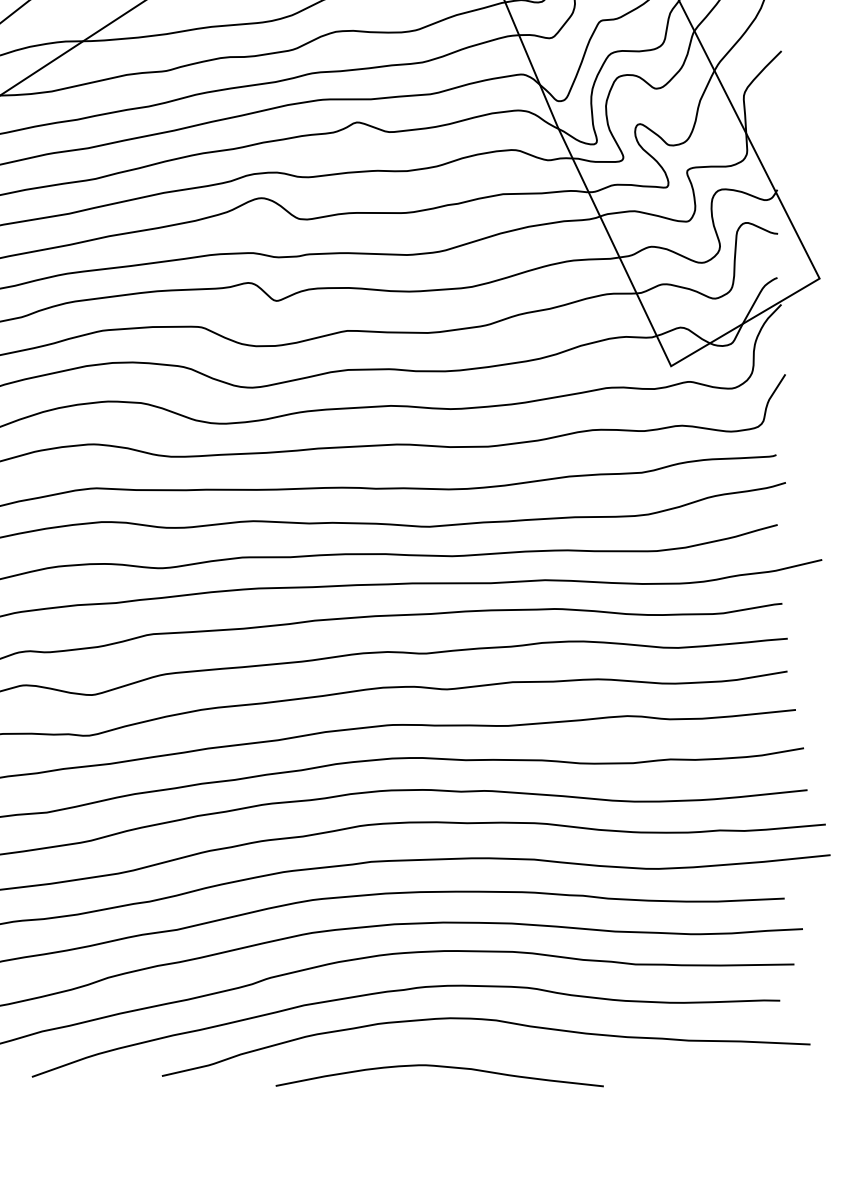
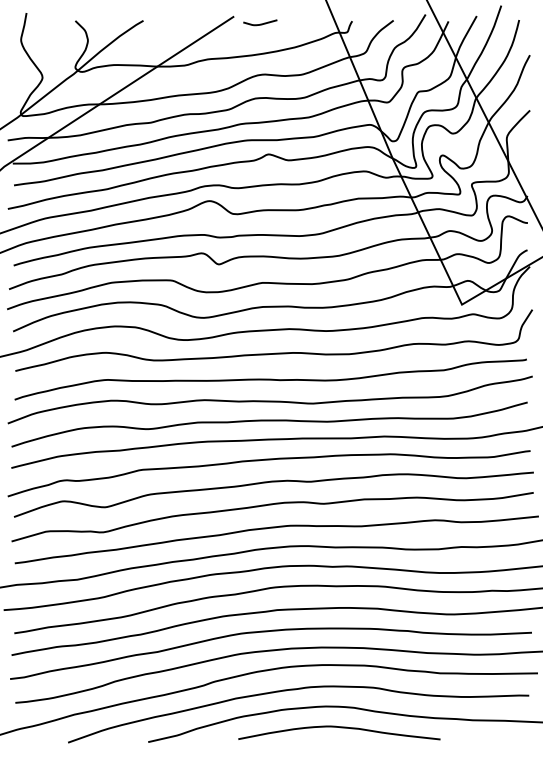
curve: (441, 1068) -> (340, 728), moved

